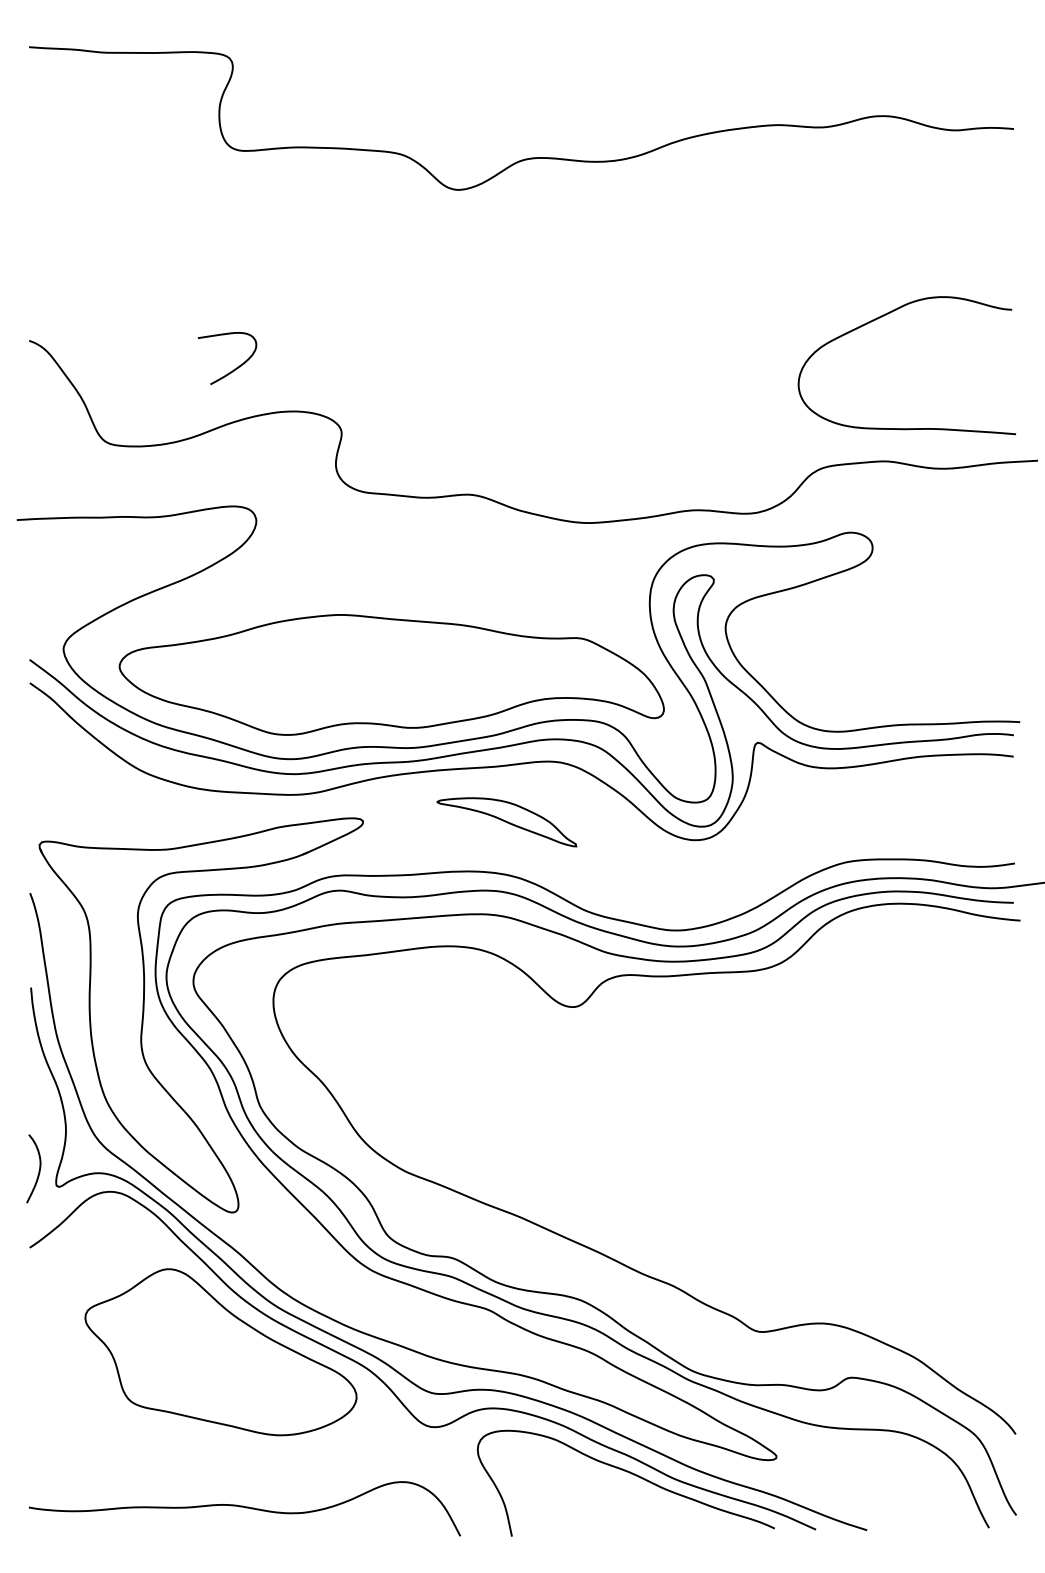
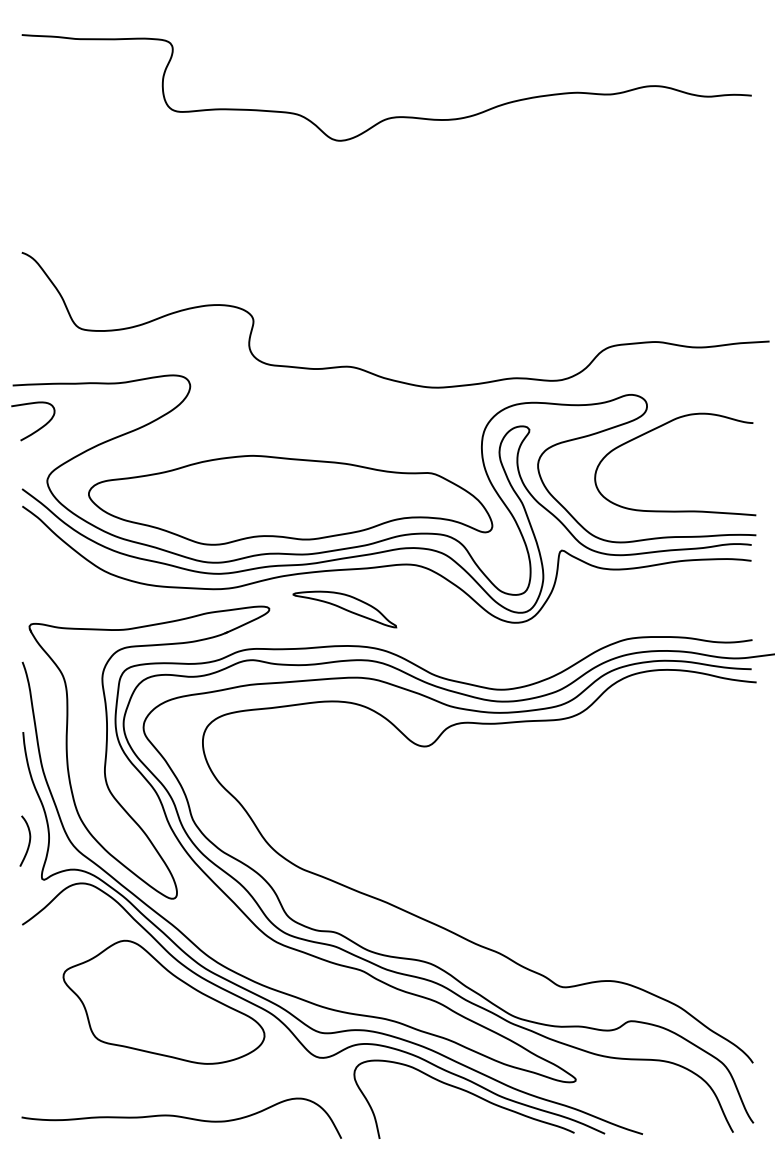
curve: (882, 317) -> (657, 428), moved
curve: (233, 369) -> (37, 429), moved
part: (506, 822) -> (344, 609), moved
curve: (38, 1170) -> (28, 842), moved

